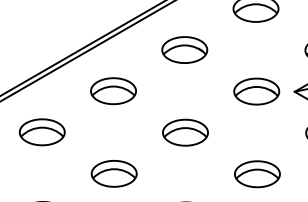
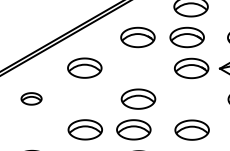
part: (250, 49) -> (186, 37), added
part: (41, 132) -> (31, 98), size x0.6
part: (178, 173) -> (133, 129), added

